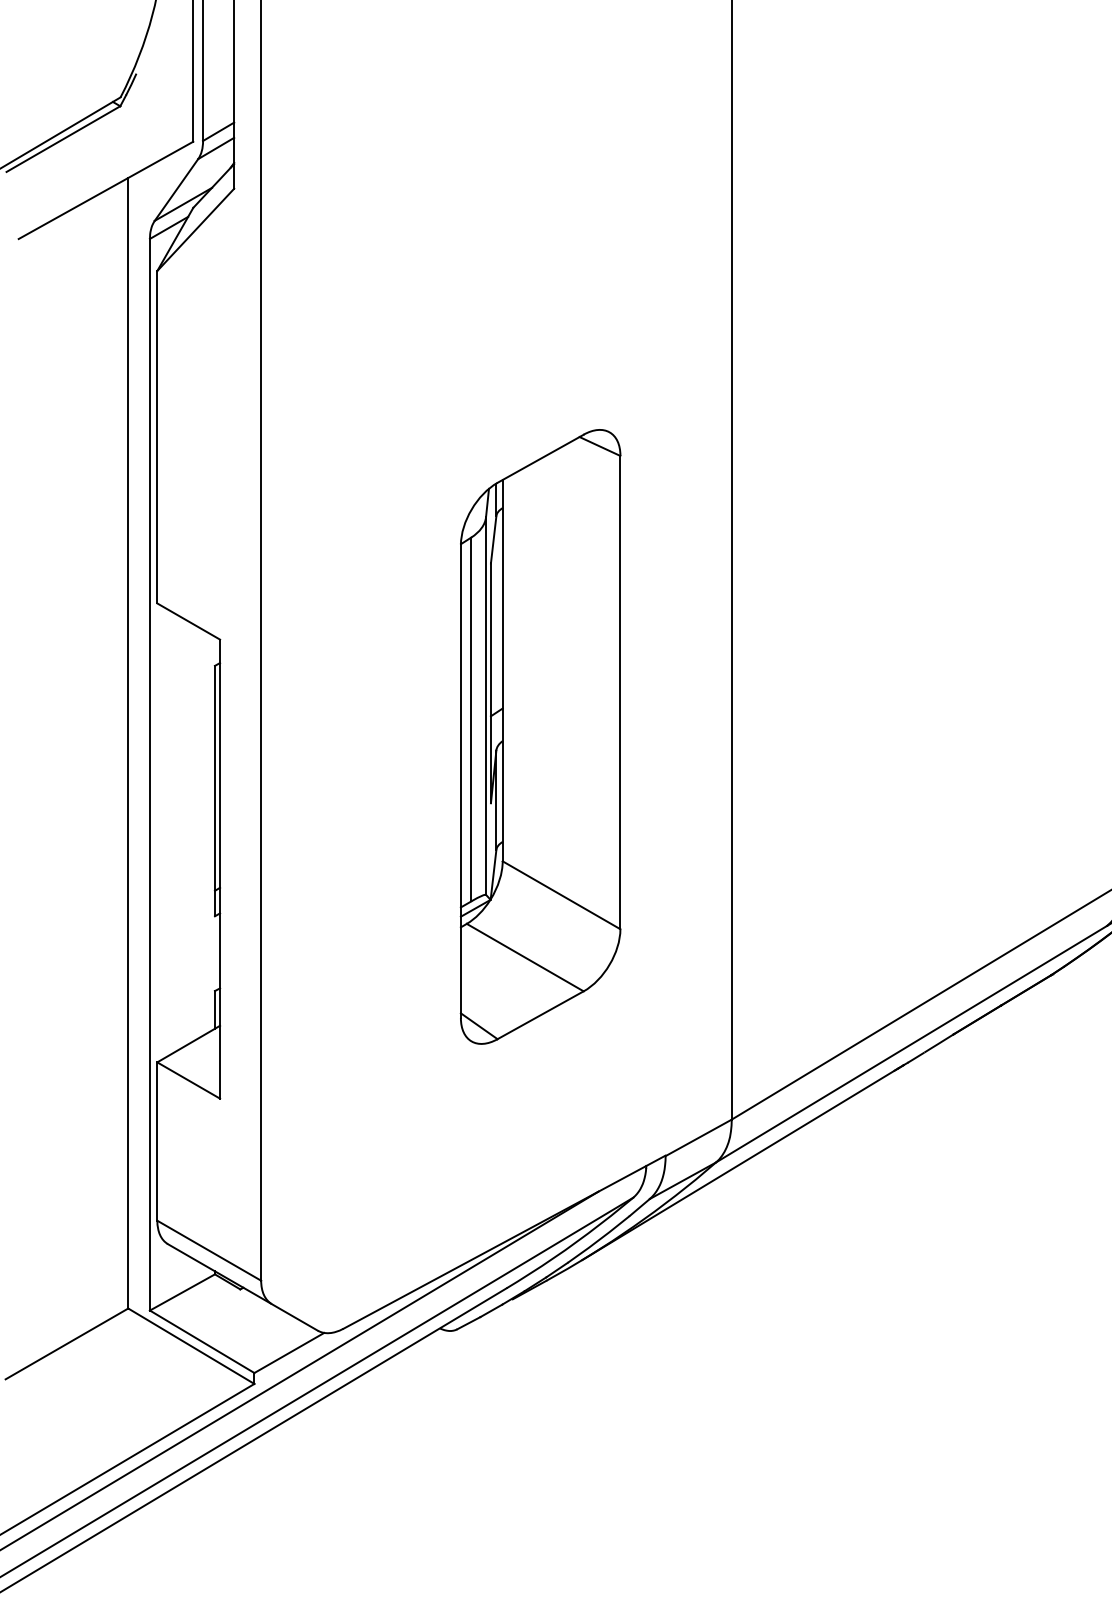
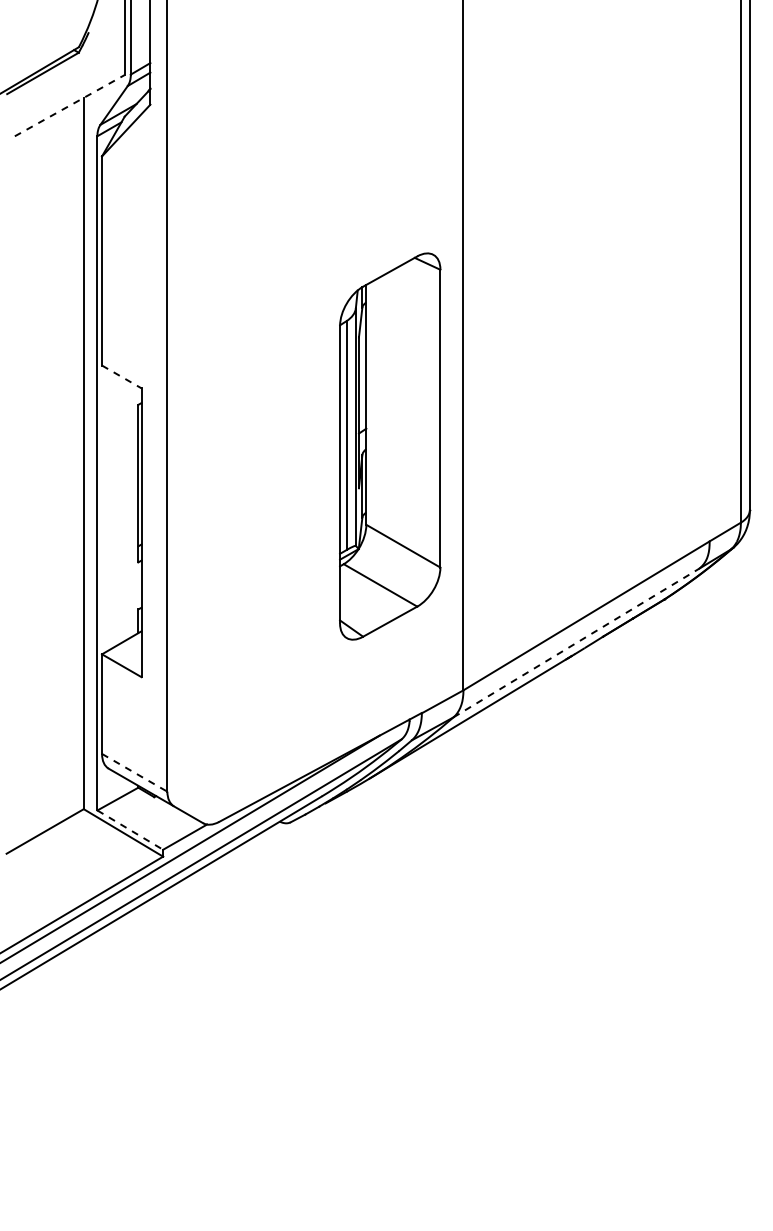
line: (105, 190) -> (69, 105), solid -> dashed
line: (188, 620) -> (121, 376), solid -> dashed
part: (541, 736) -> (390, 446), moved
line: (911, 1043) -> (576, 642), solid -> dashed
line: (208, 1250) -> (134, 772), solid -> dashed
line: (202, 1342) -> (130, 830), solid -> dashed

